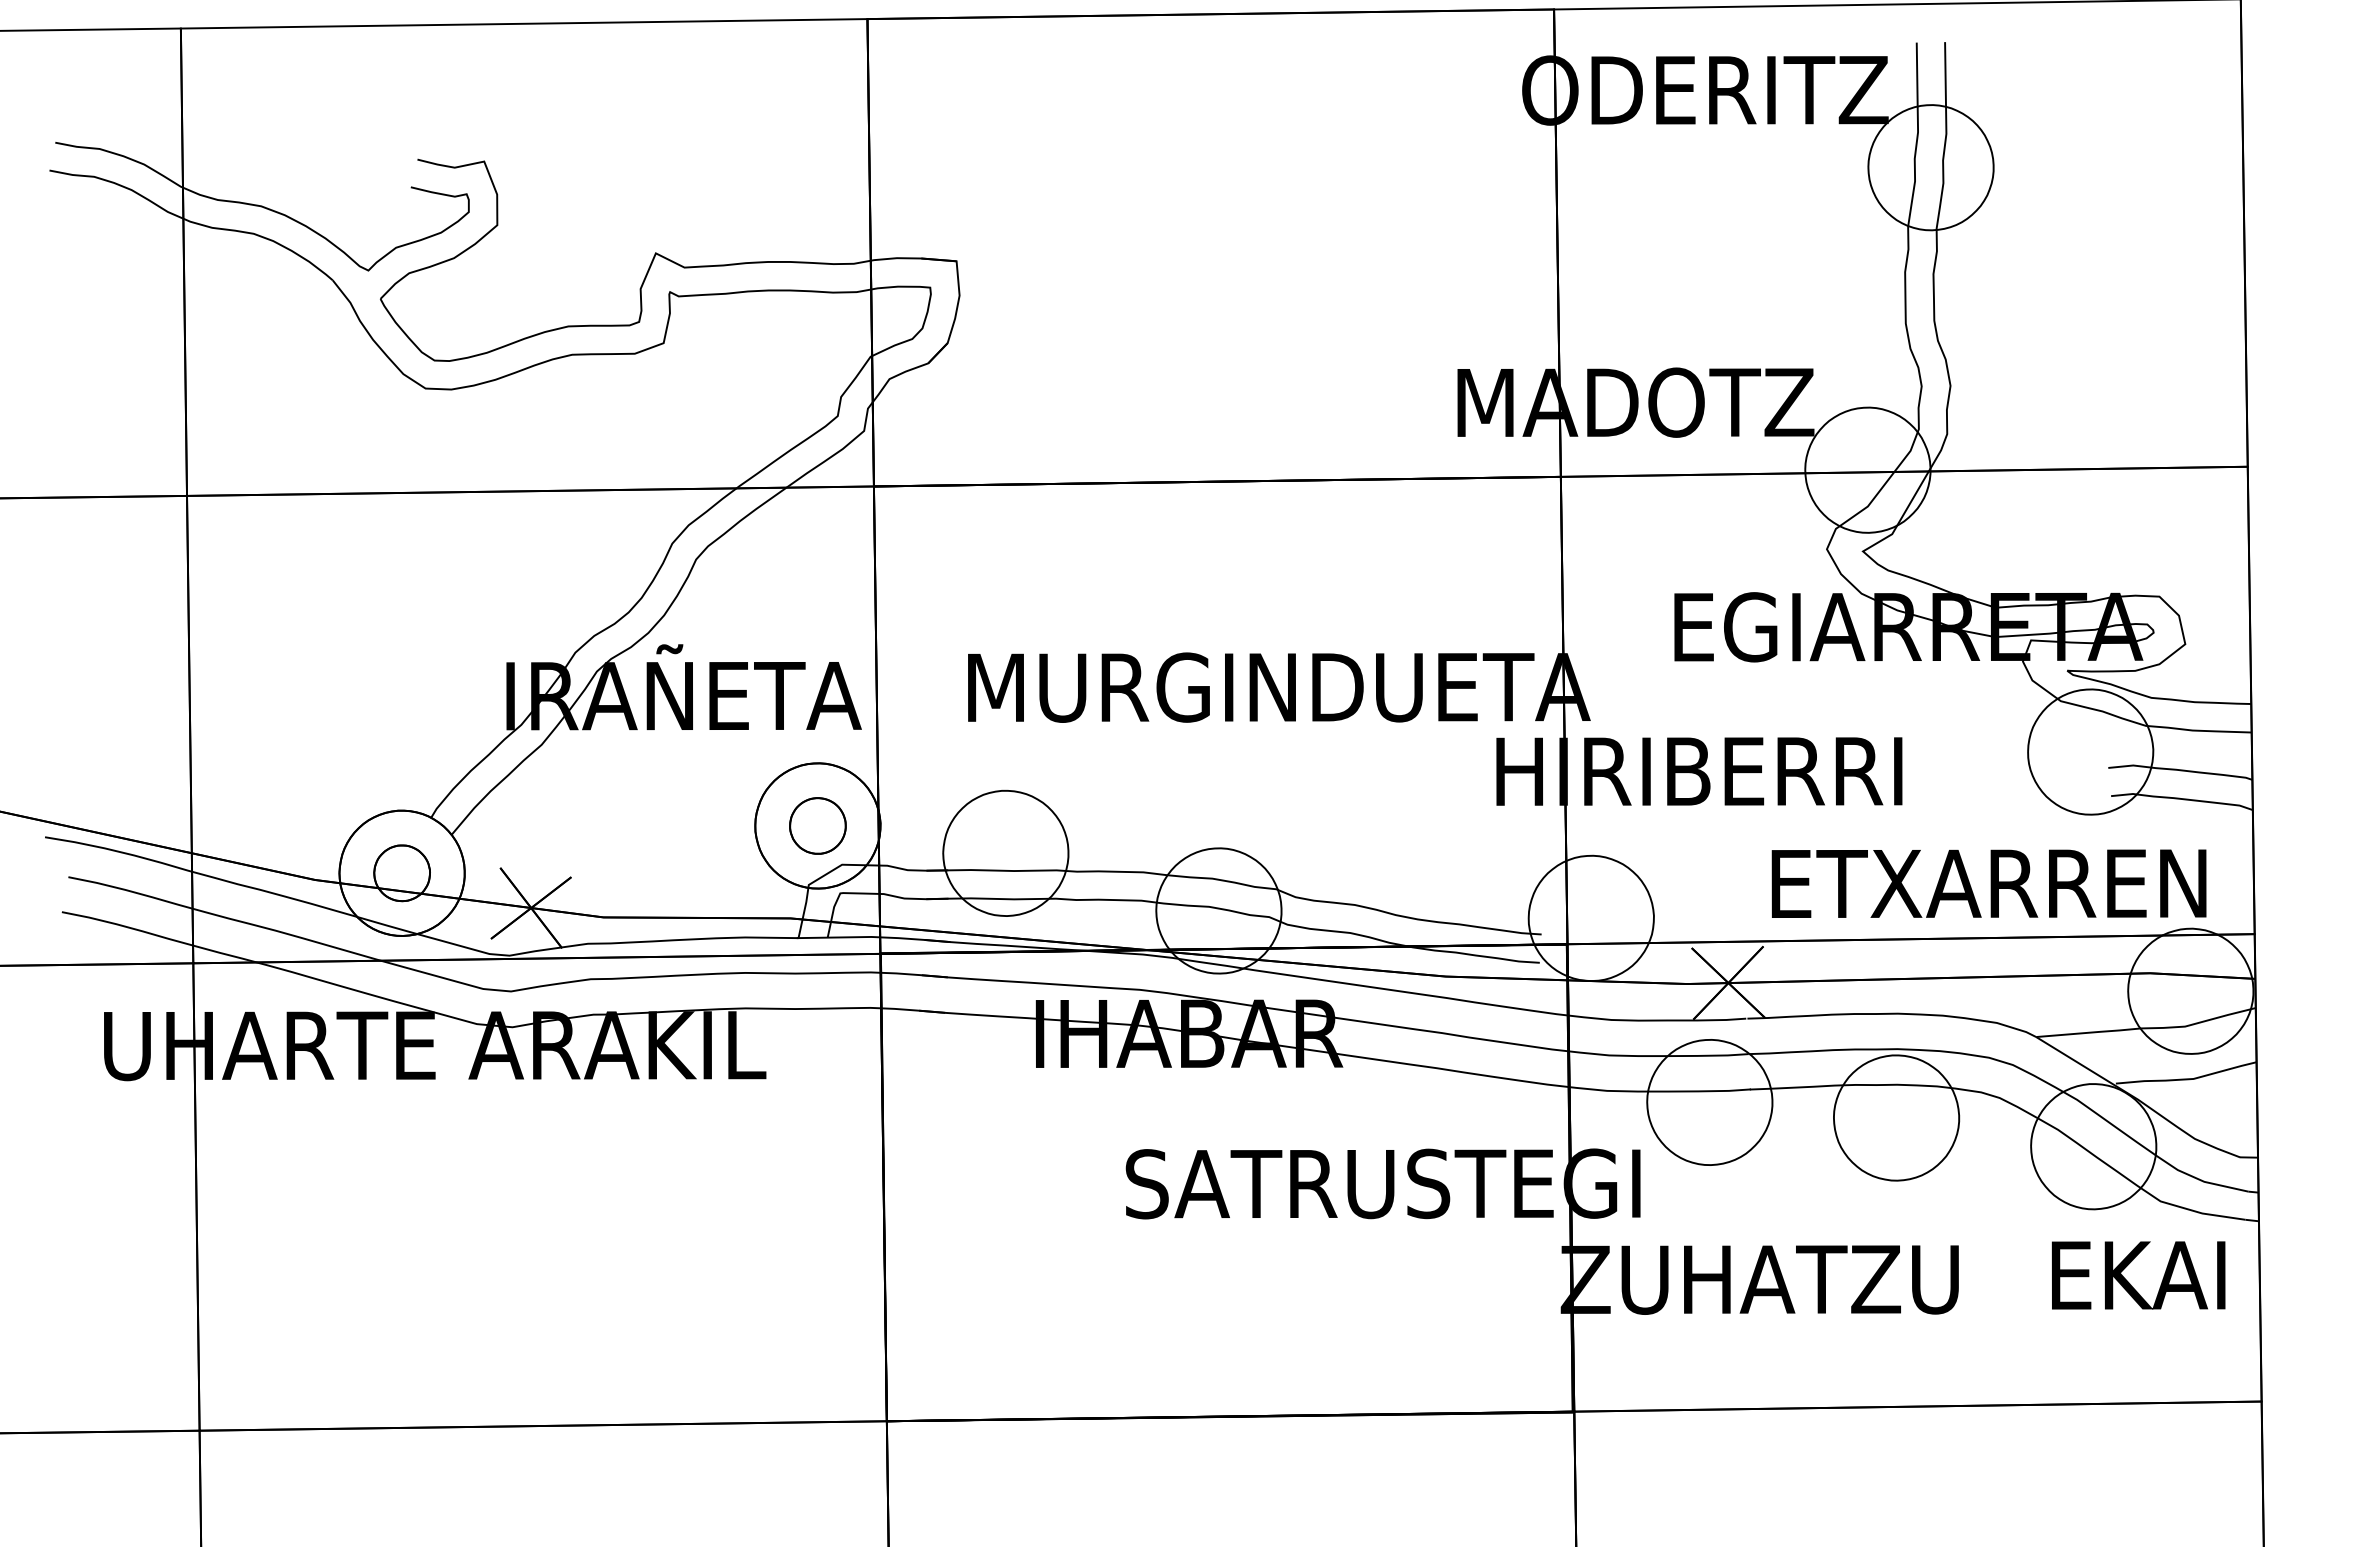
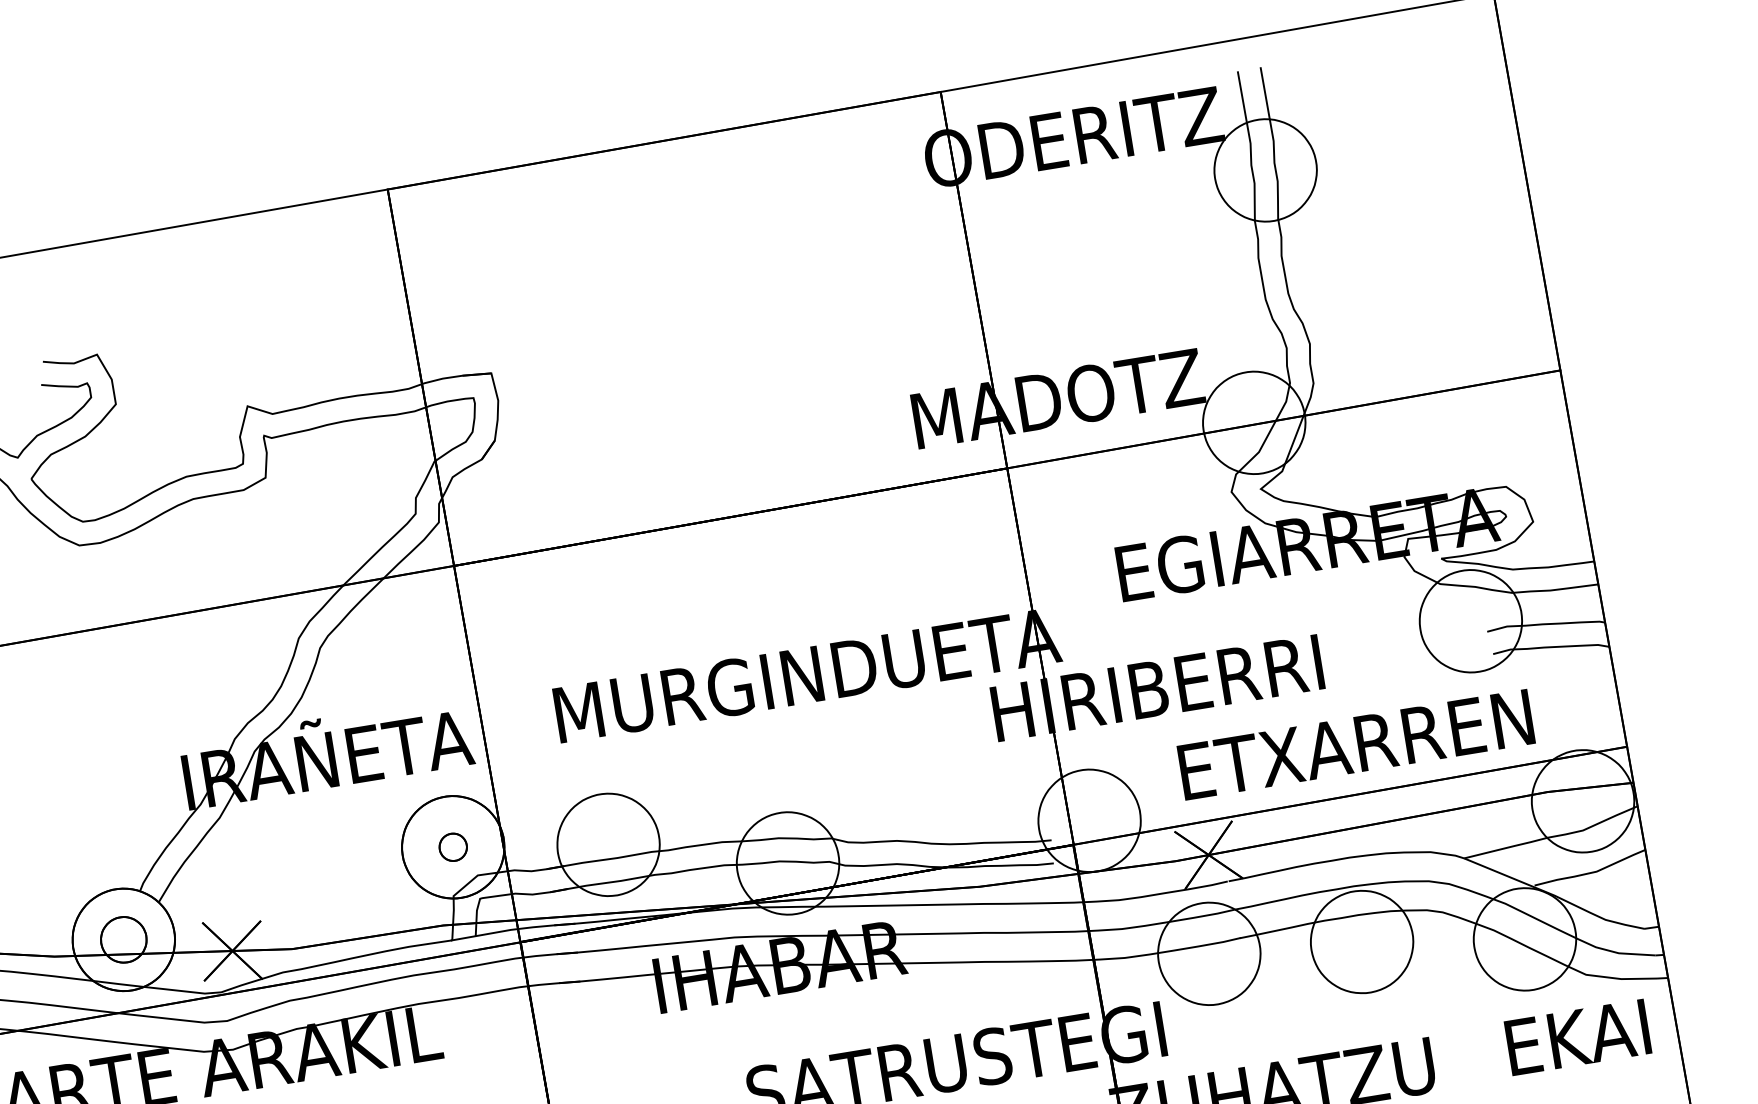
part: (817, 825) -> (452, 846), size x0.6
text: (1988, 883) -> (1355, 744), moved

